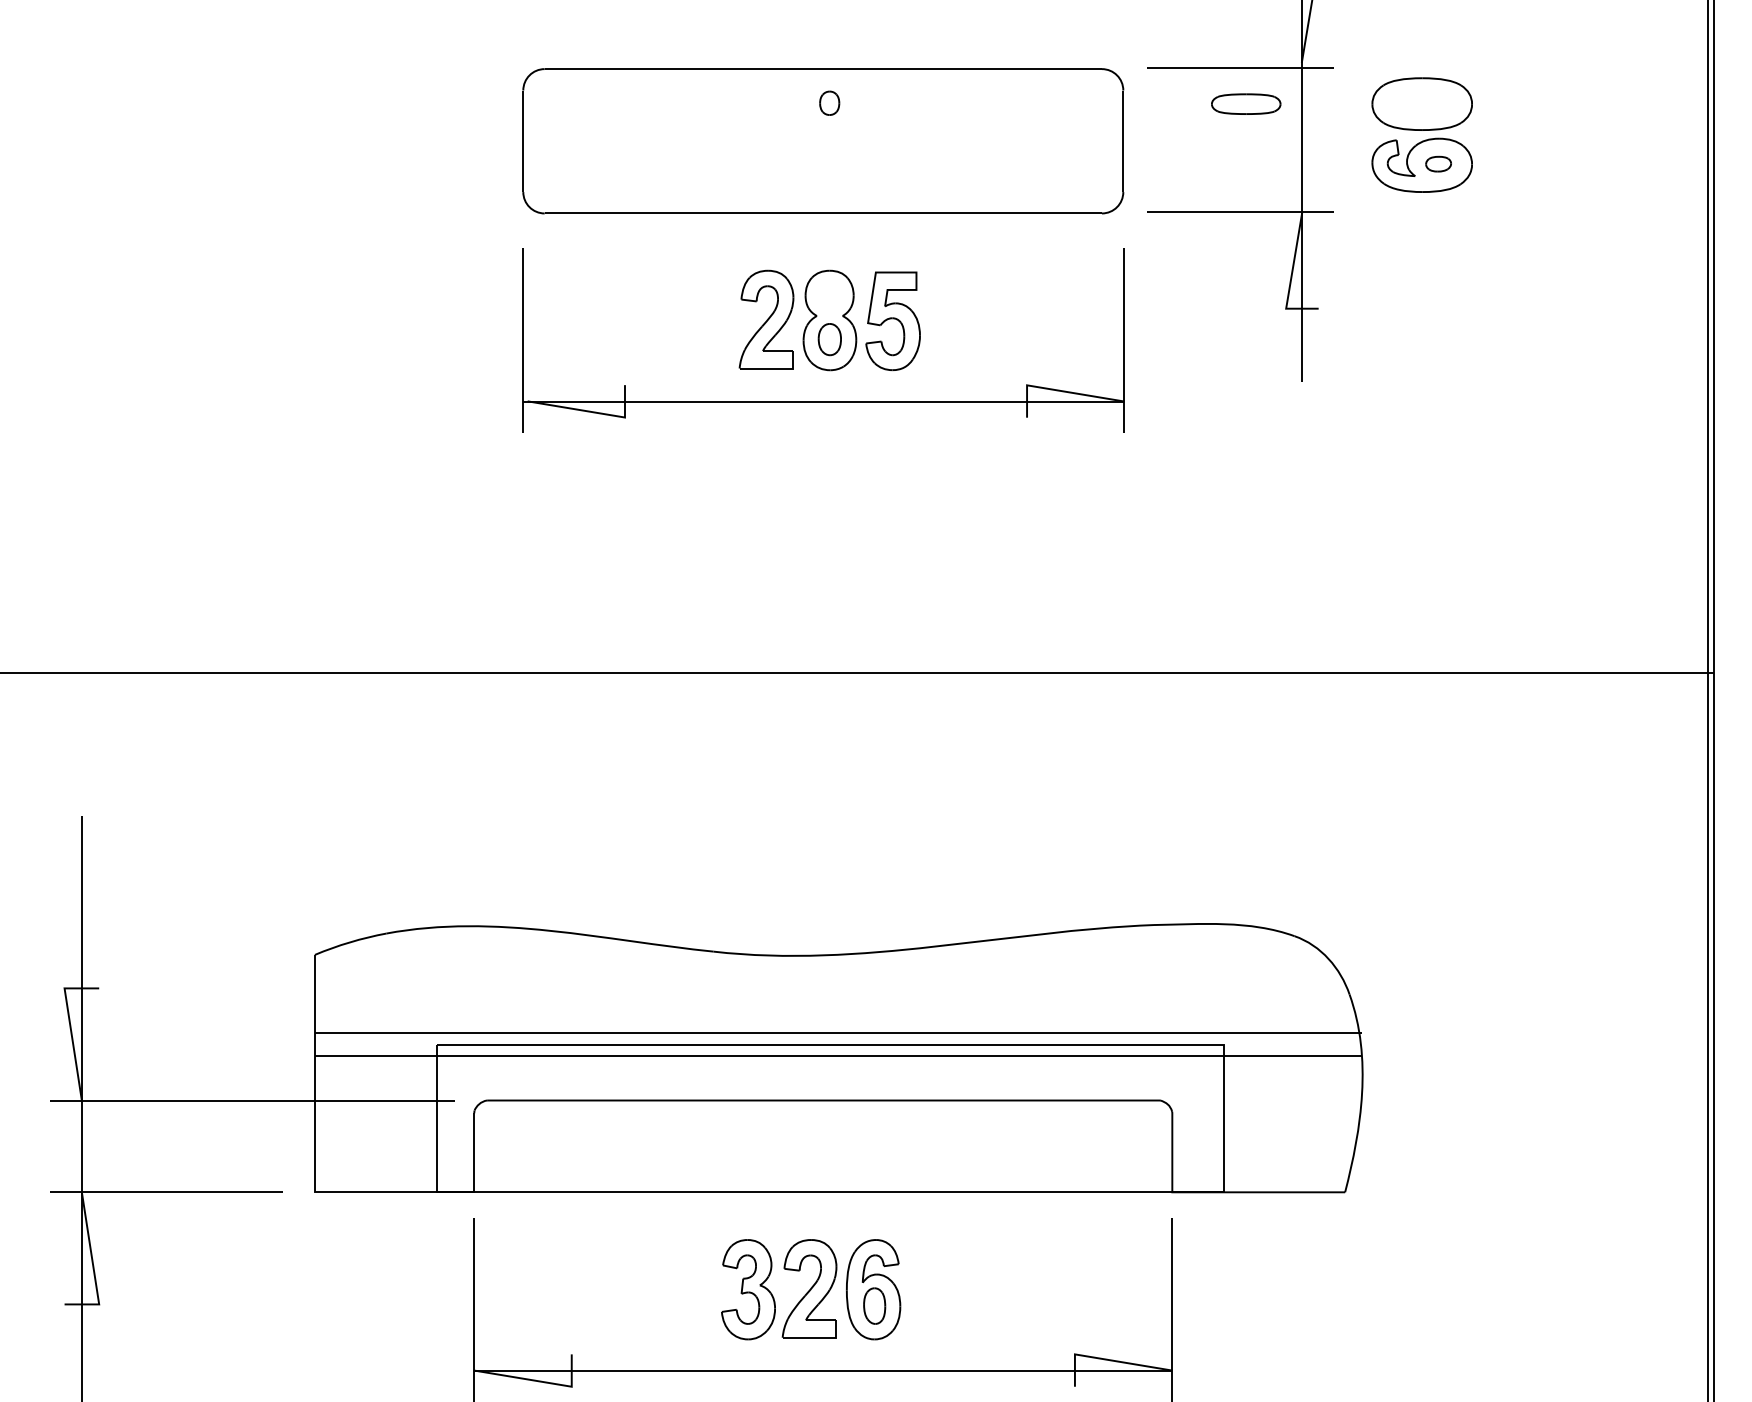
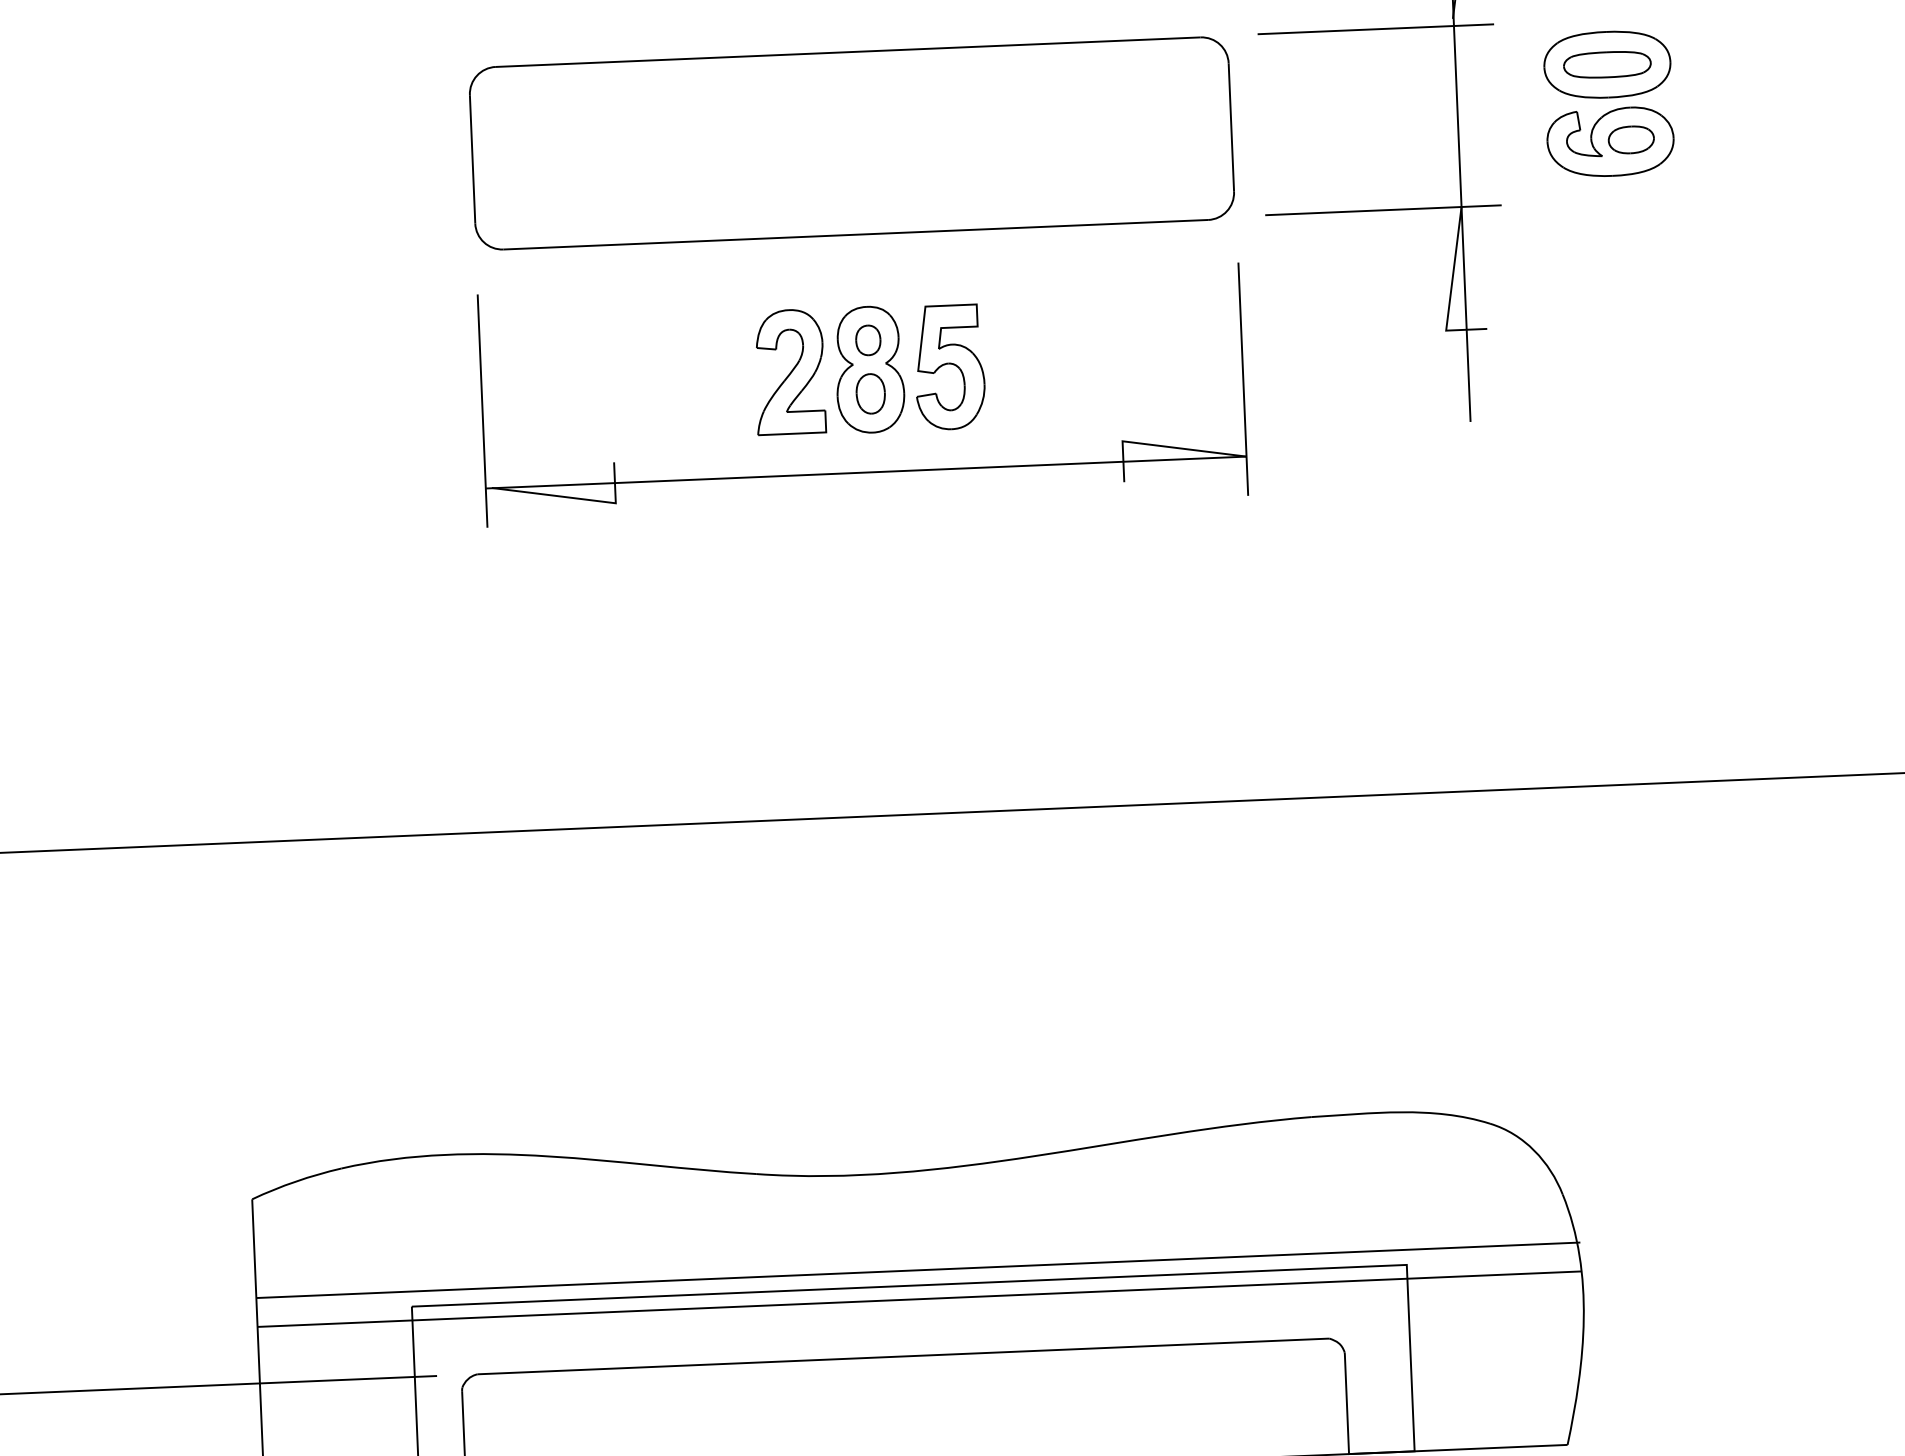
part: (829, 102) -> (868, 339), moved
part: (1246, 103) -> (1607, 63), moved
part: (1438, 163) -> (1631, 138), size x1.43

